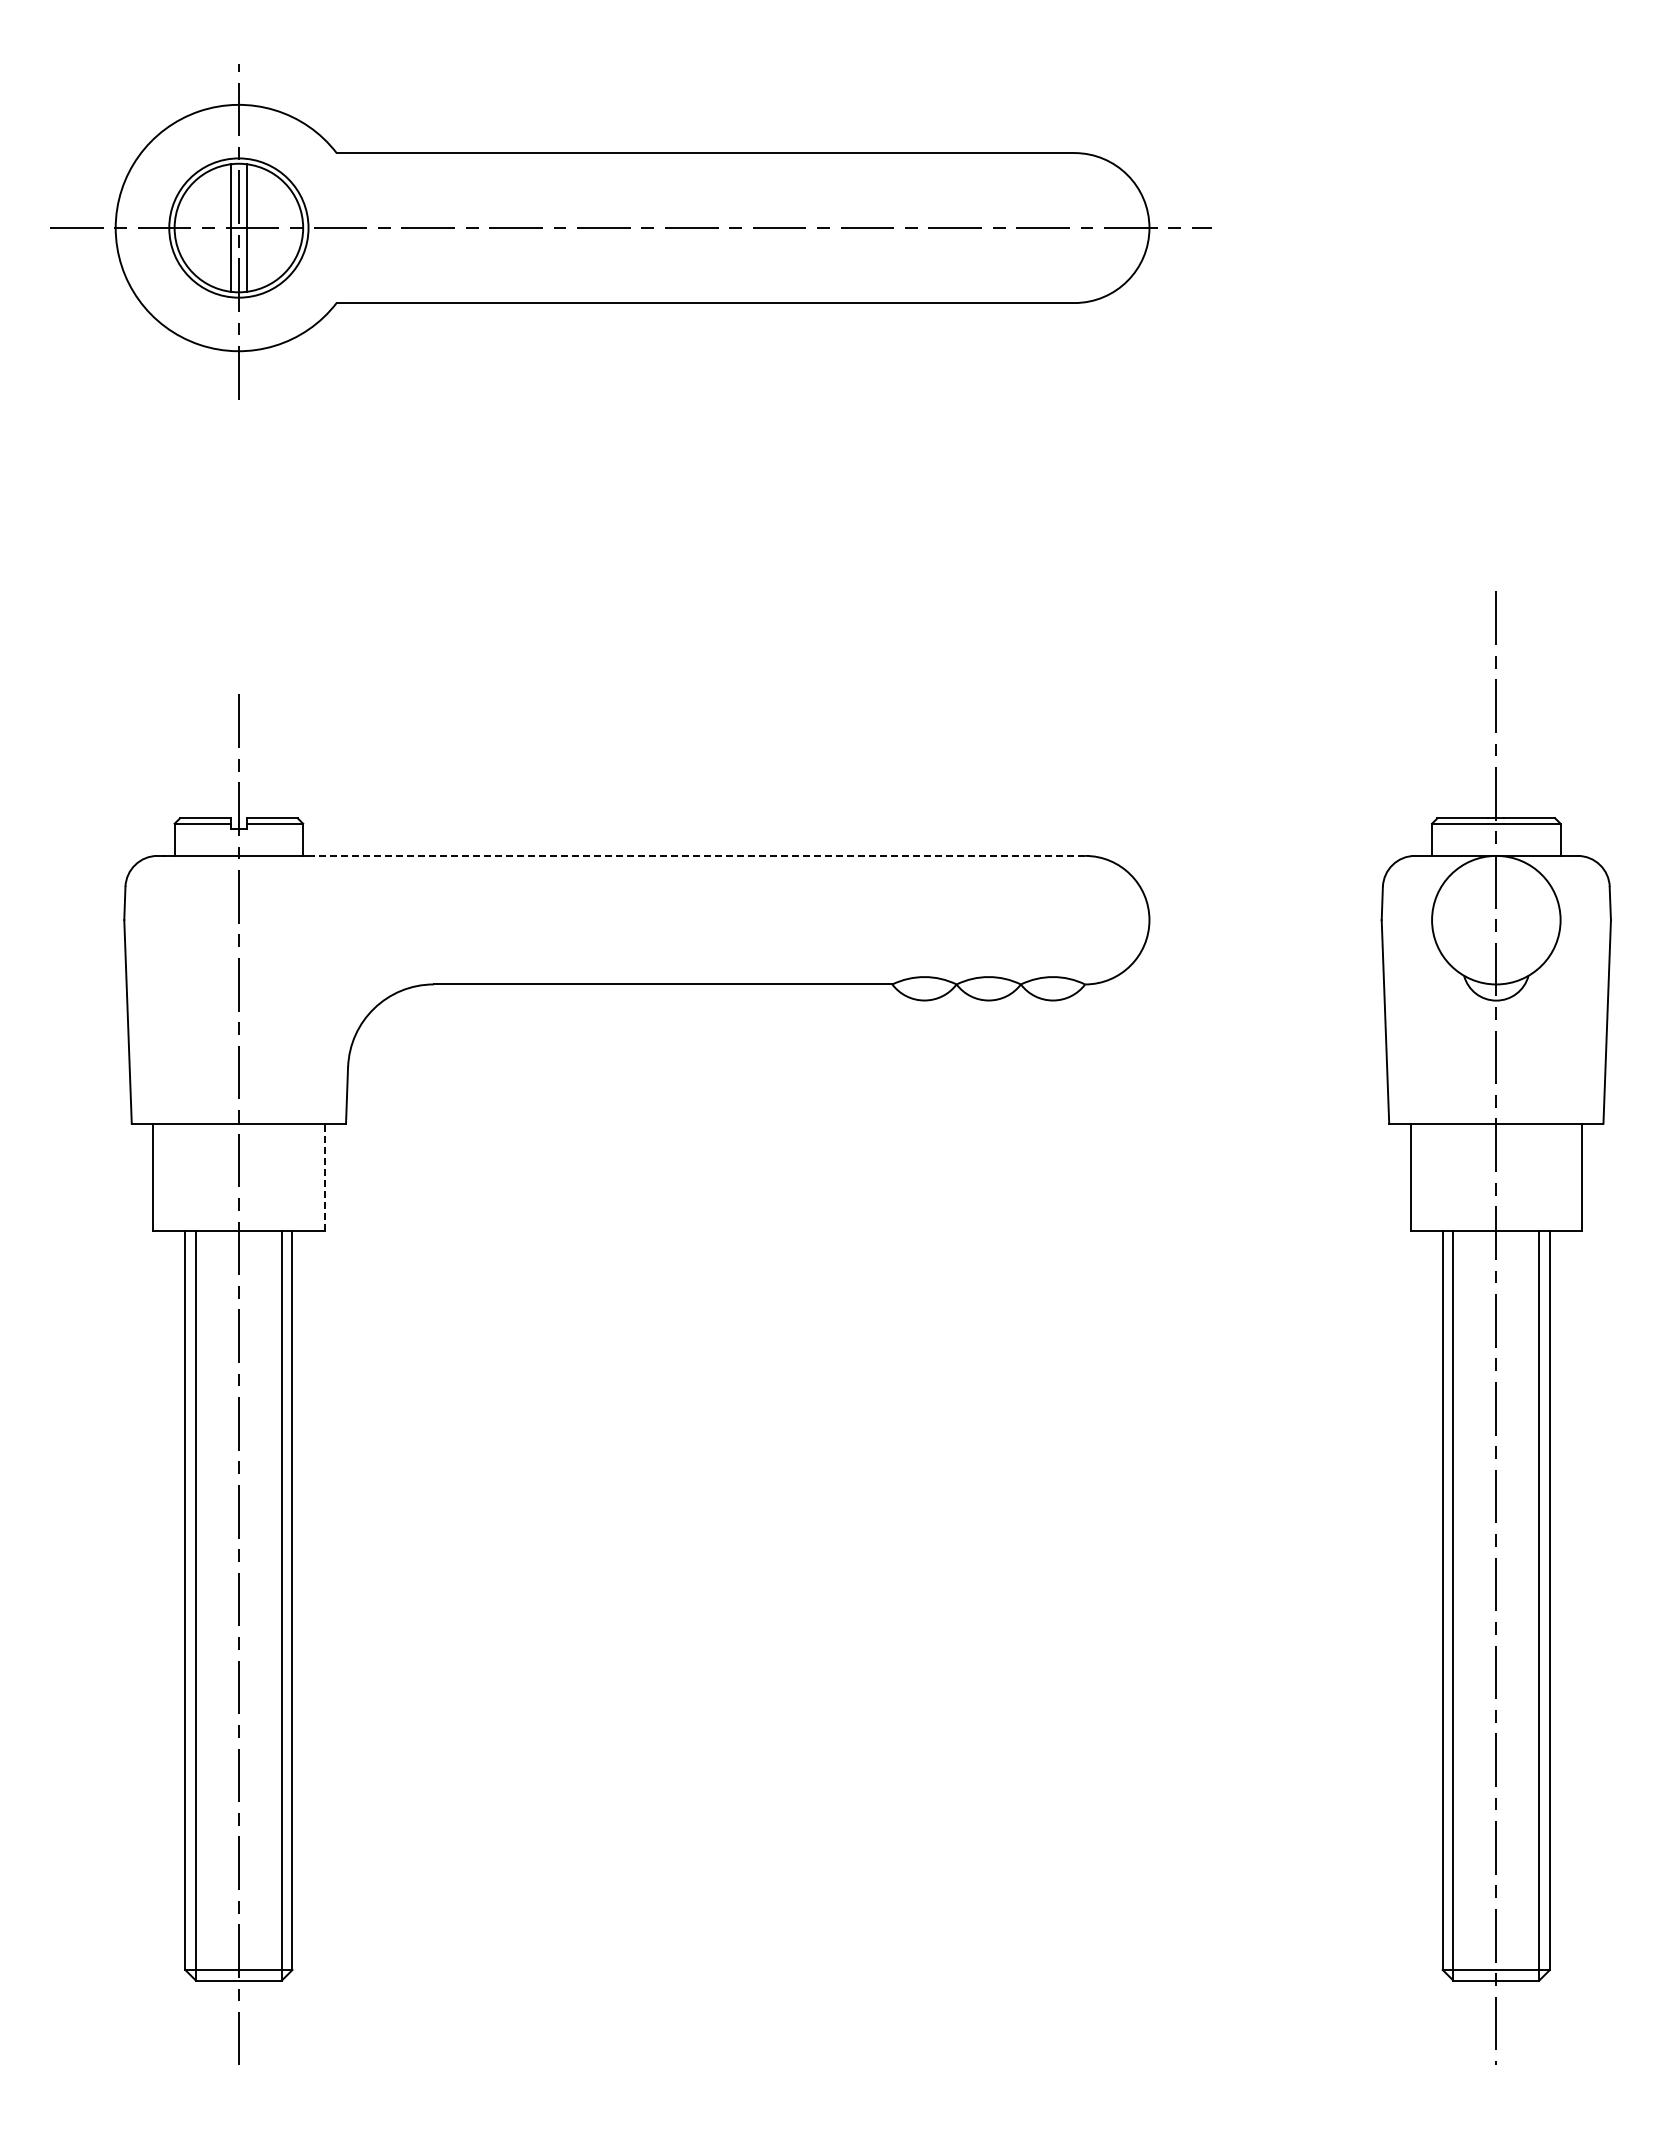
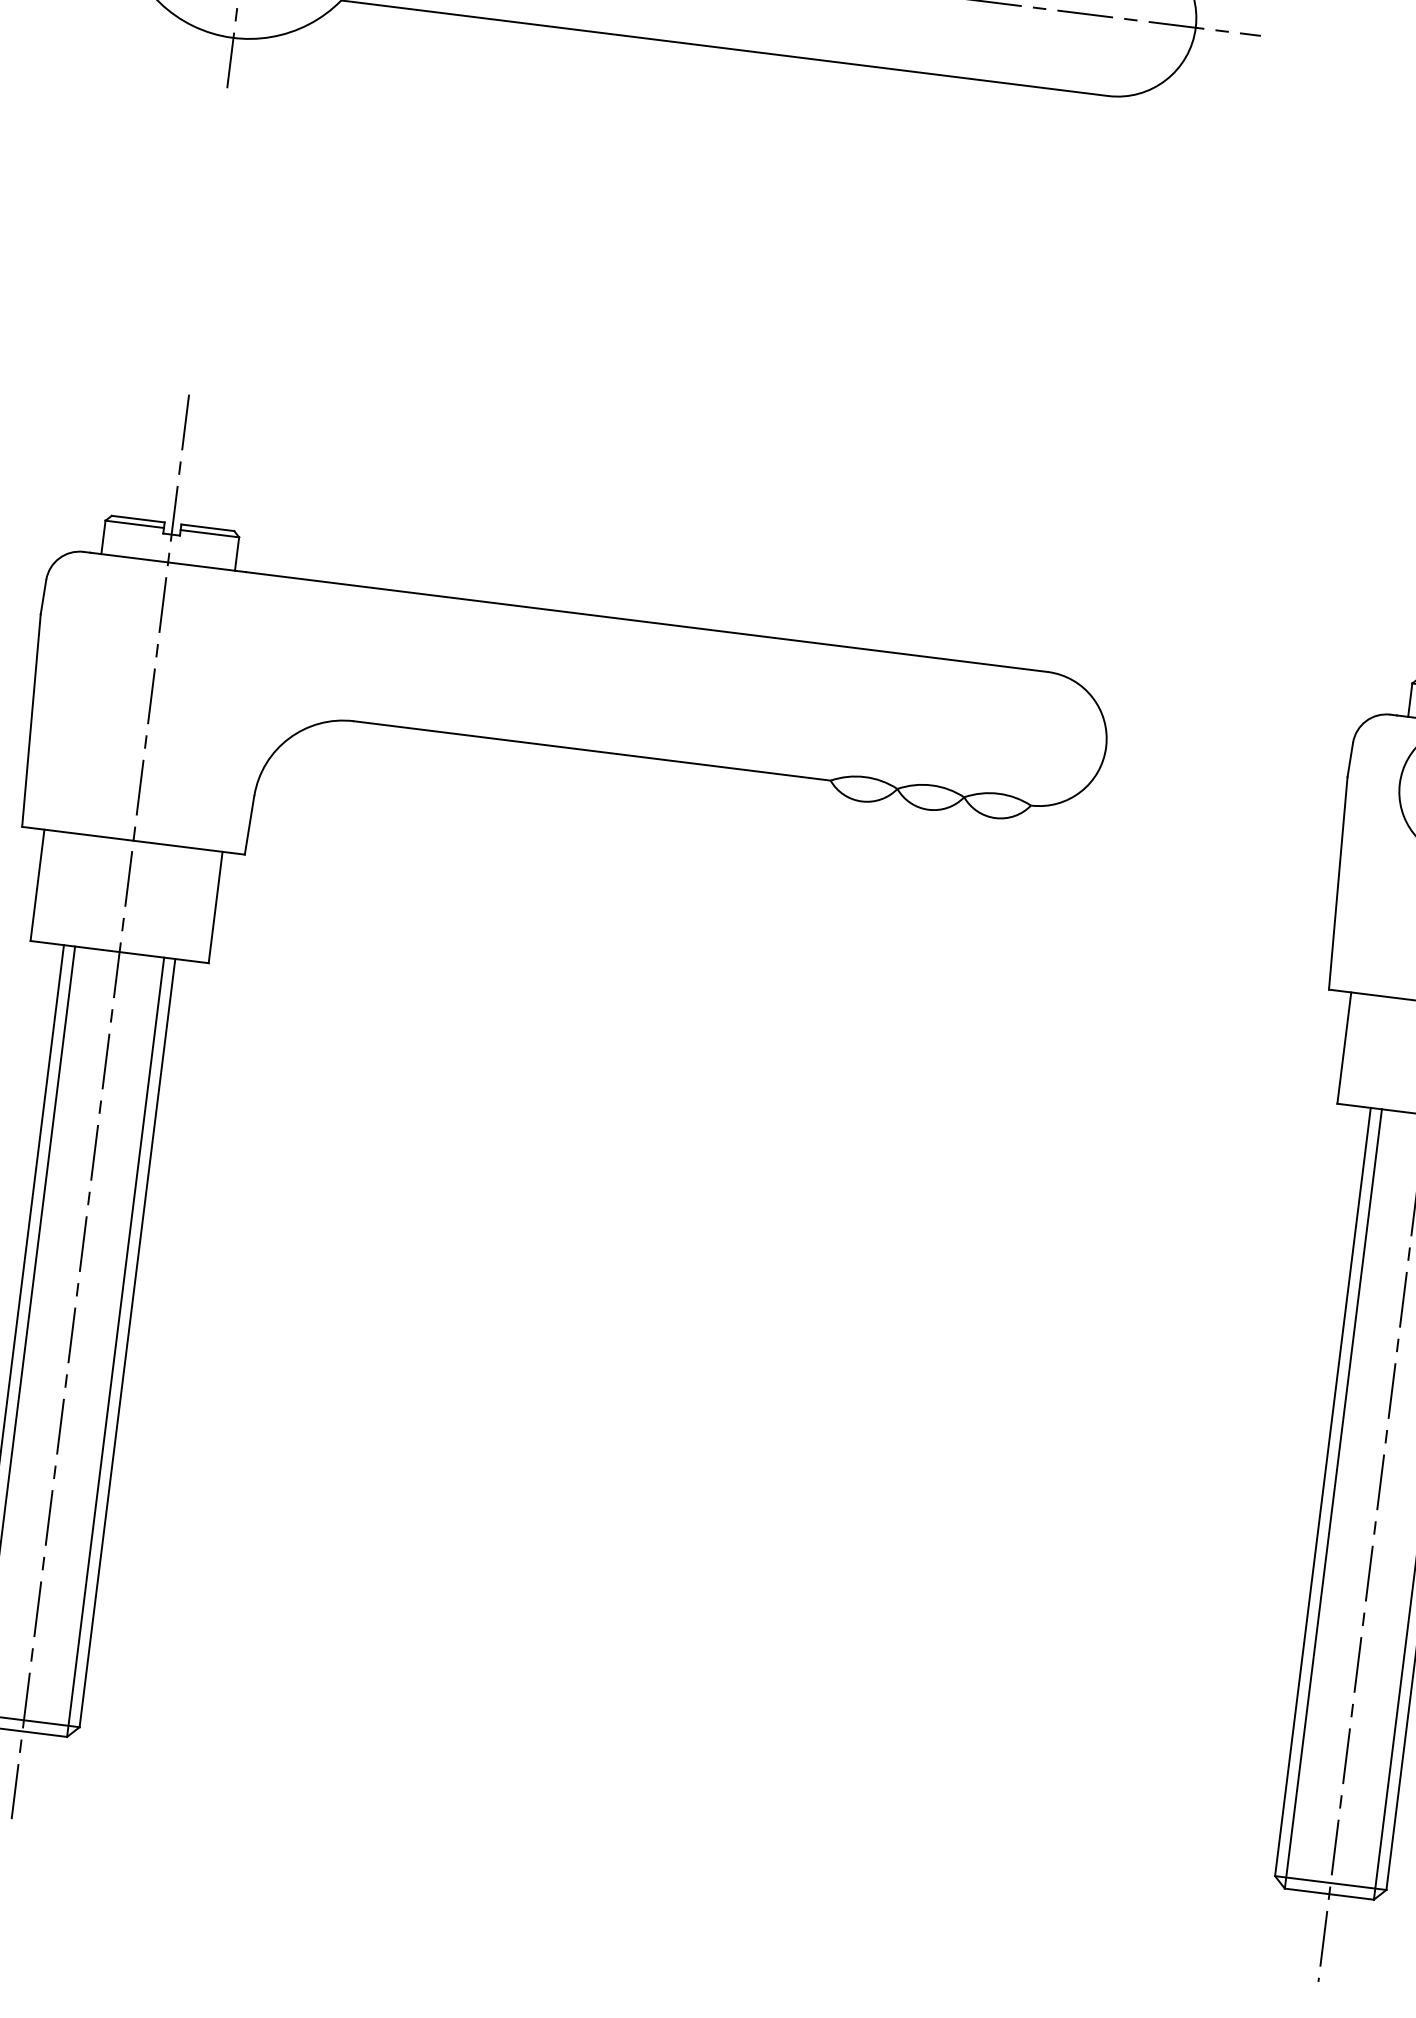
line: (699, 855) -> (646, 621), dashed -> solid
line: (324, 1177) -> (215, 907), dashed -> solid

